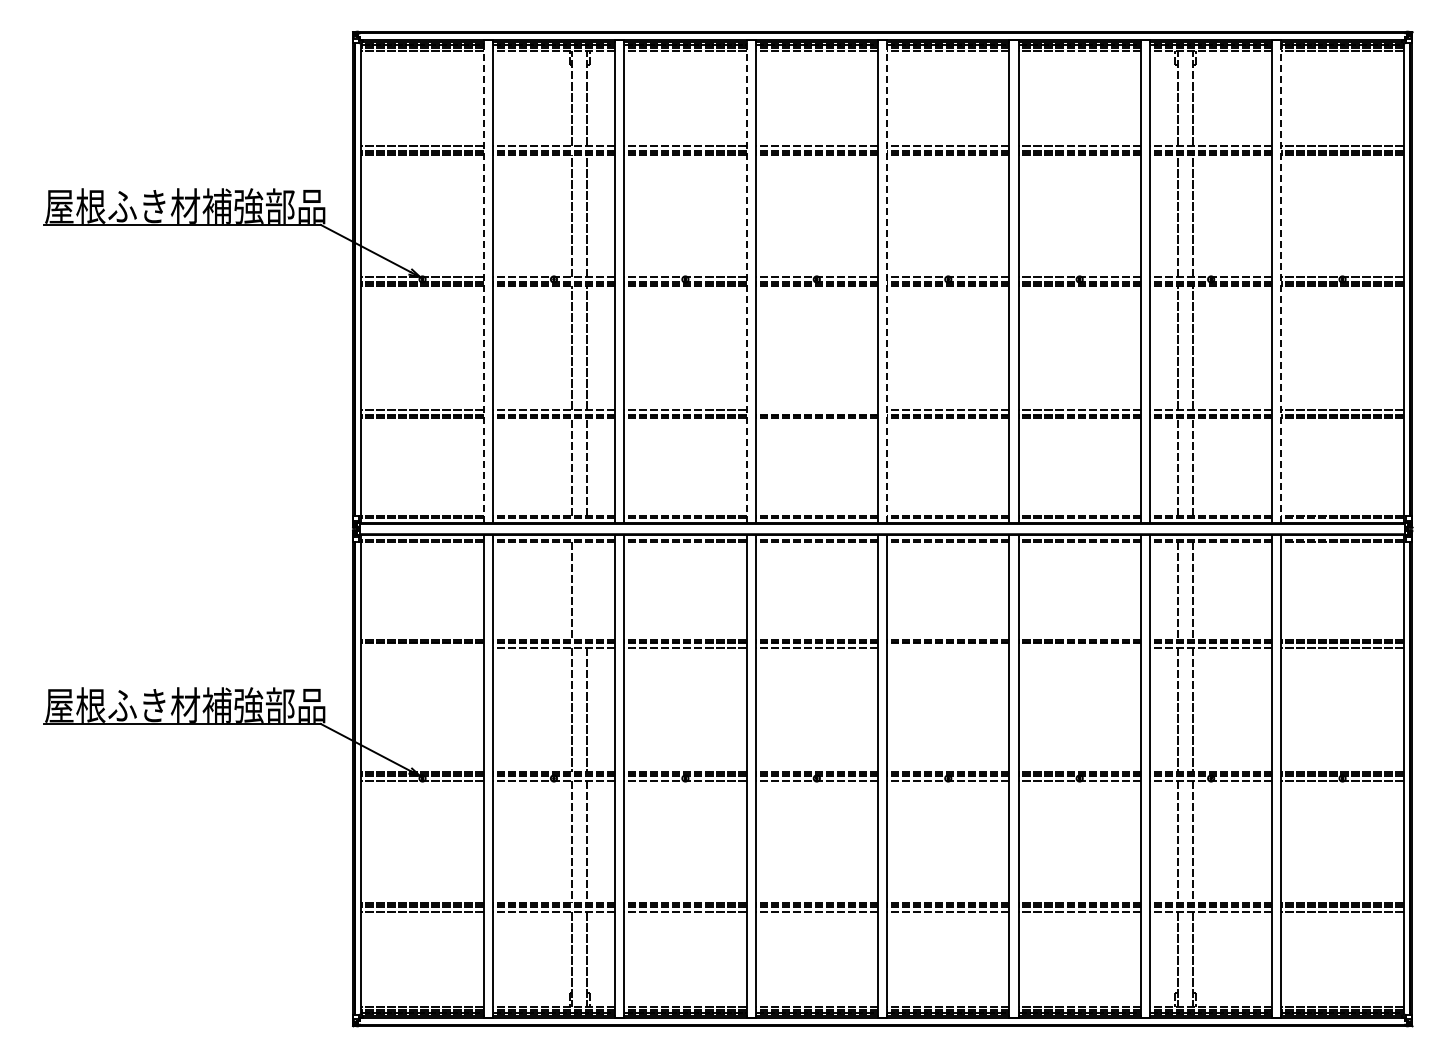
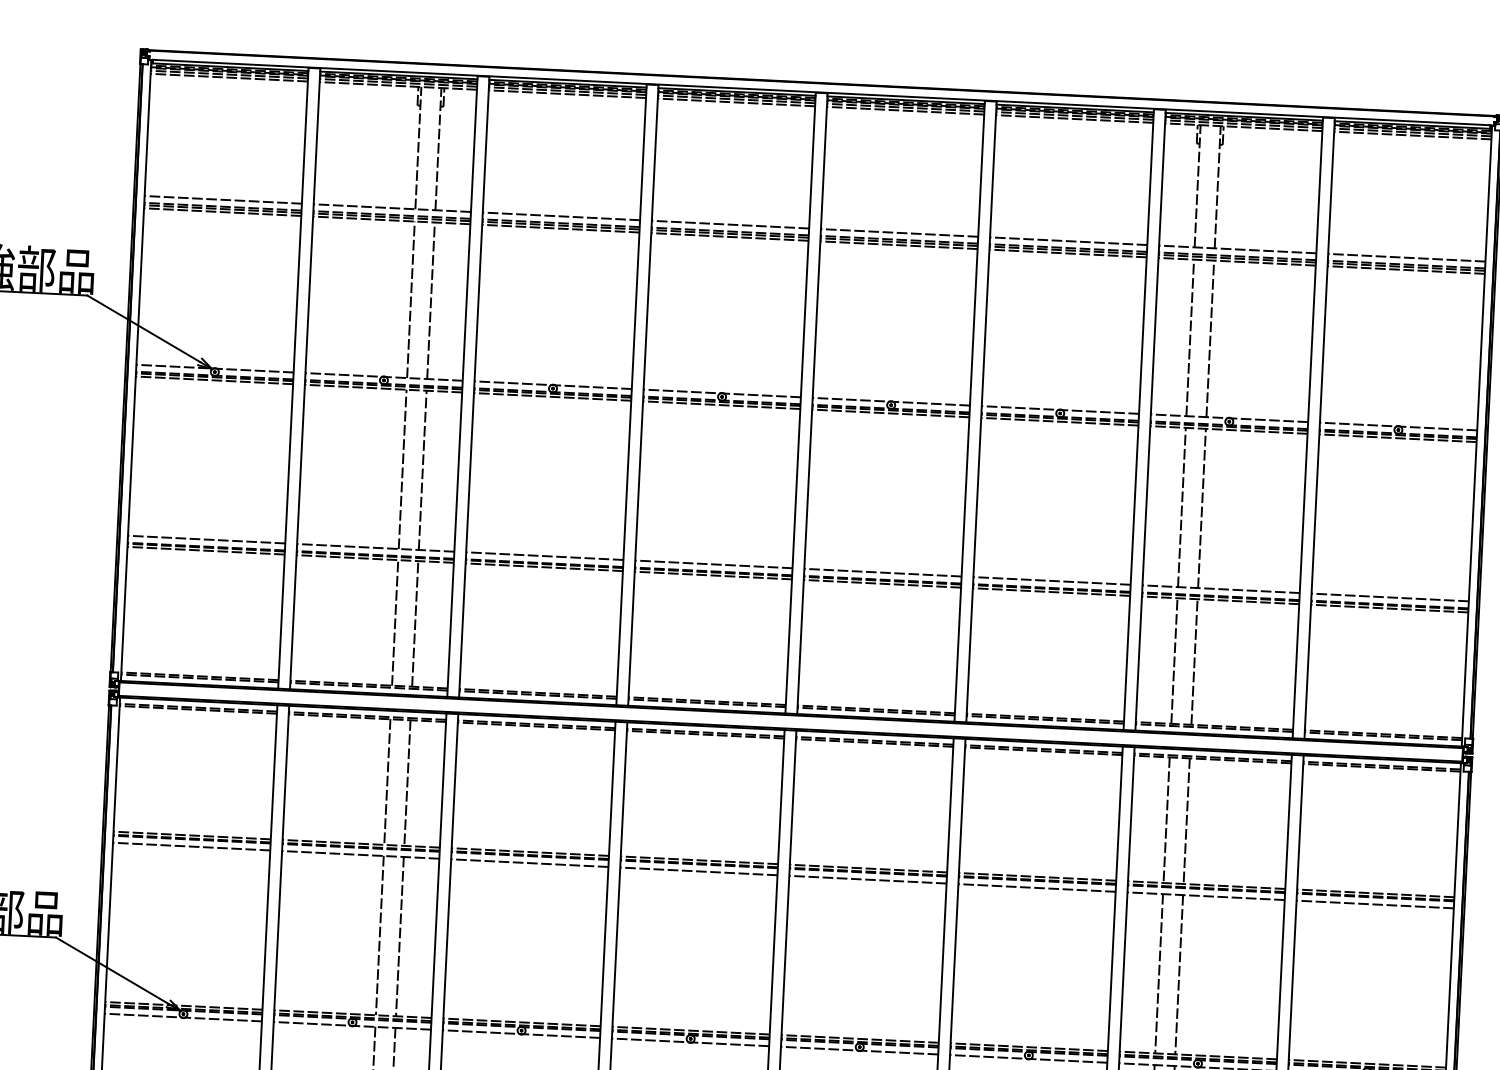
line: (483, 280) -> (293, 377), dashed -> solid
line: (746, 280) -> (631, 393), dashed -> solid
line: (887, 280) -> (812, 402), dashed -> solid
line: (1281, 280) -> (1319, 427), dashed -> solid
line: (816, 409) -> (713, 564), added
line: (587, 590) -> (407, 782), added
line: (422, 648) -> (191, 846), added
line: (948, 648) -> (868, 879), added
line: (1079, 648) -> (1036, 888), added

